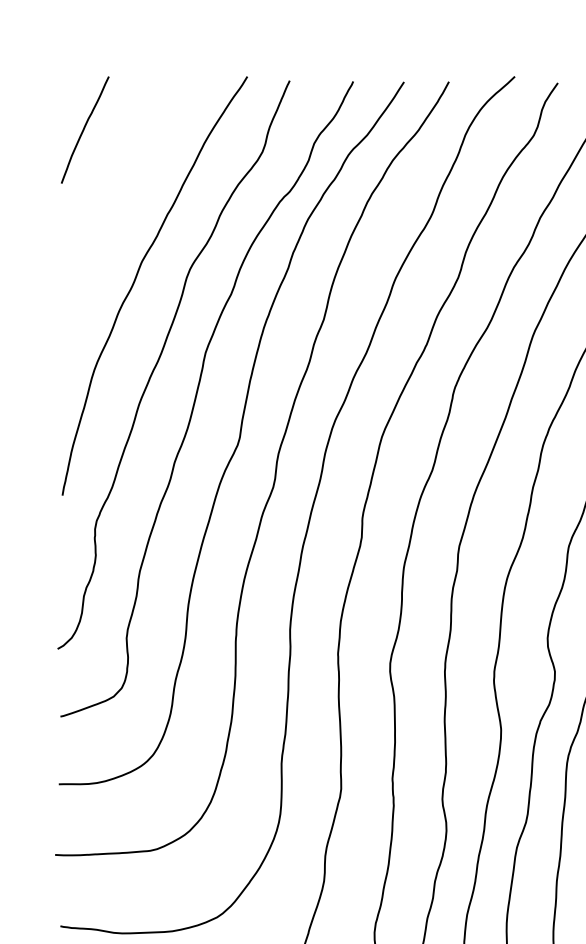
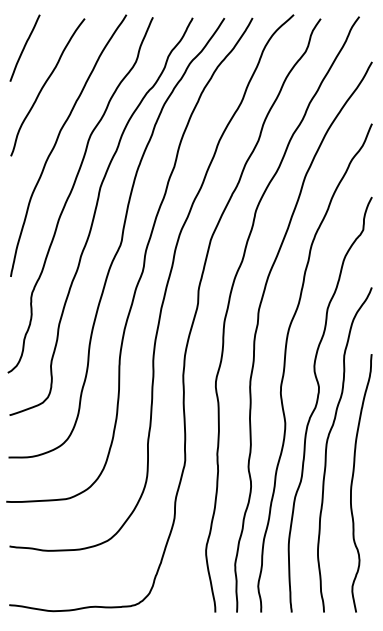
curve: (116, 191) -> (44, 86), added

